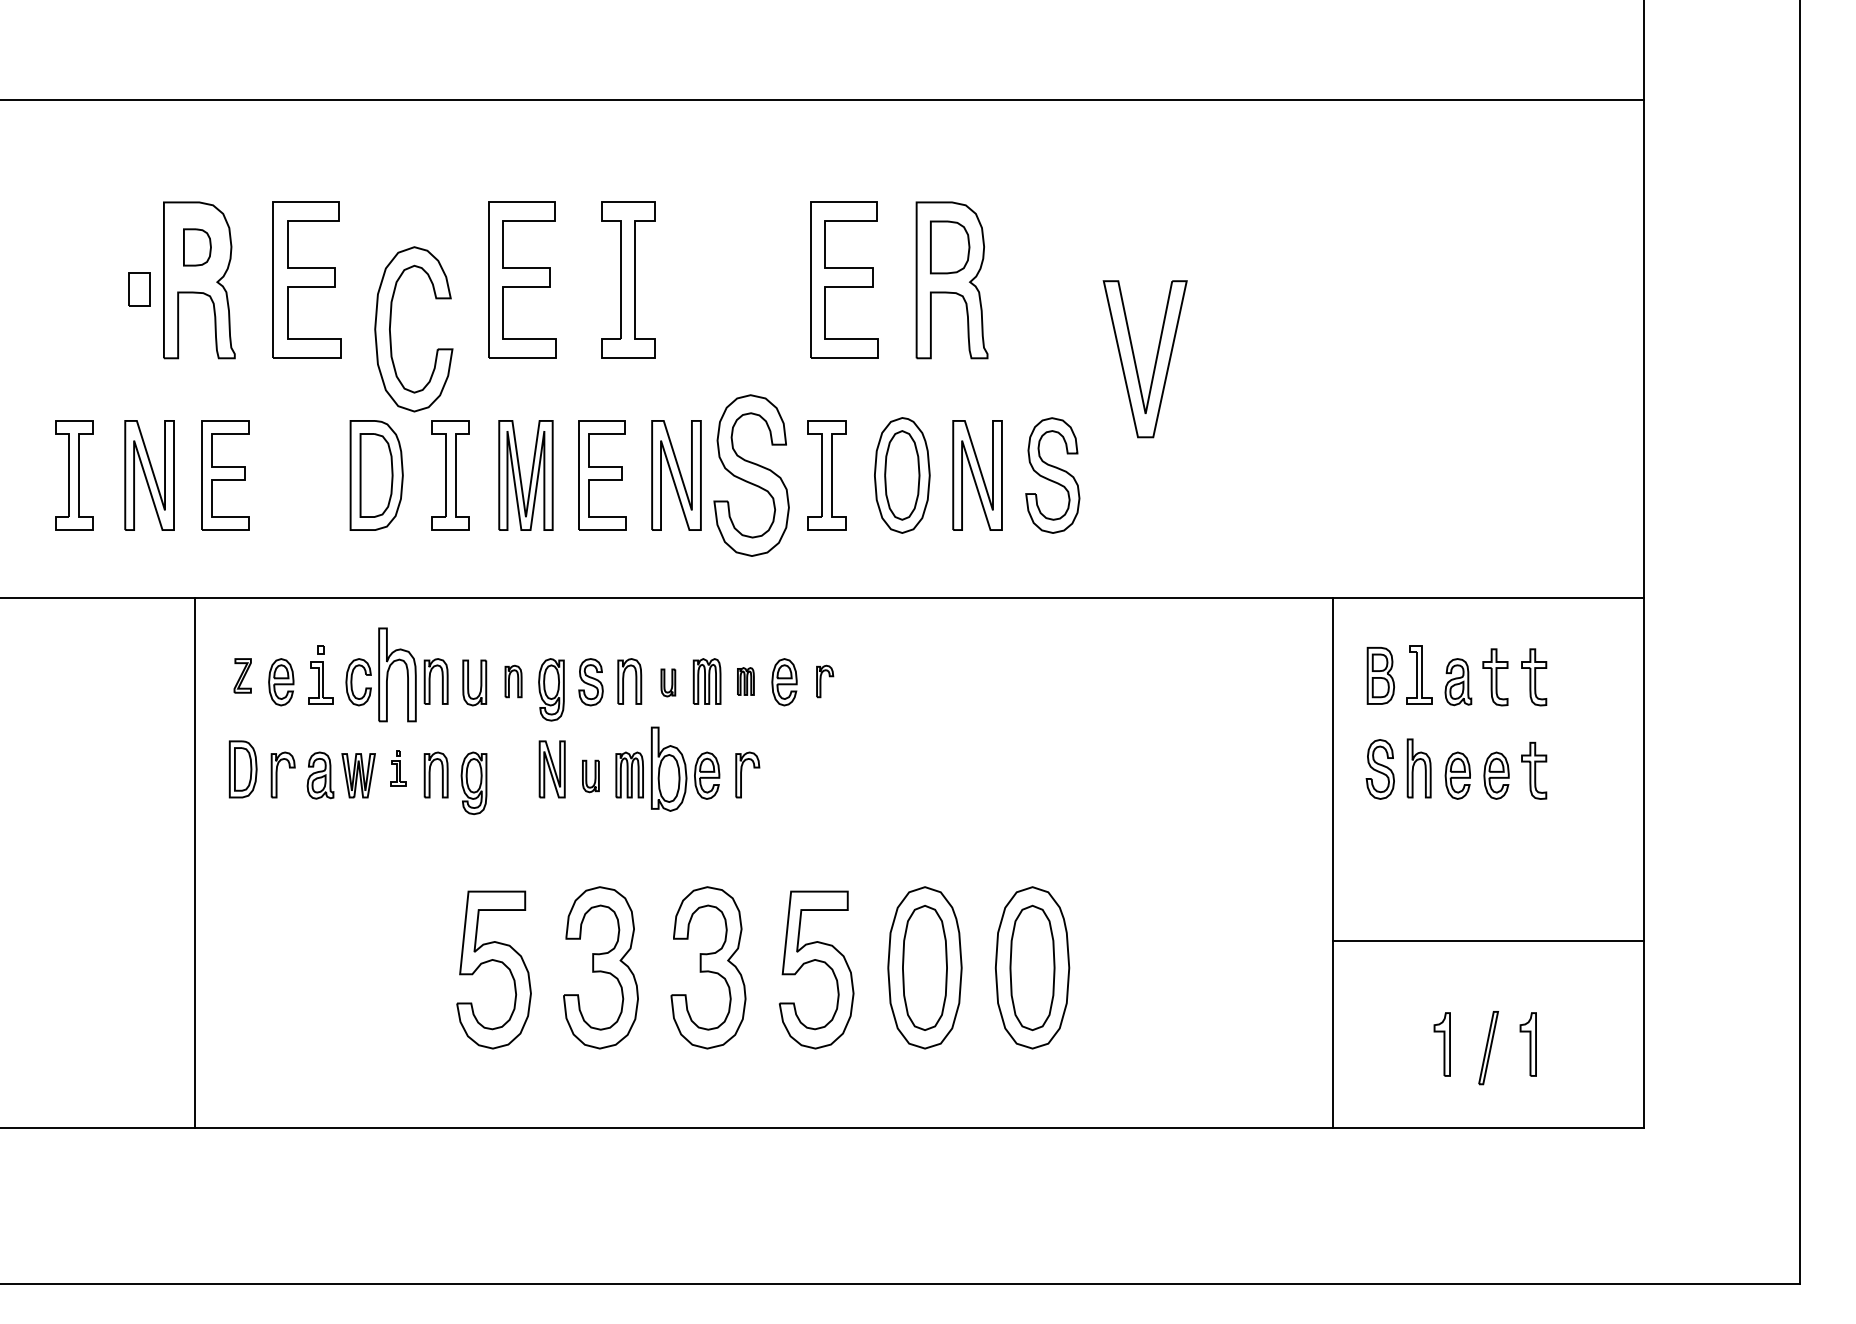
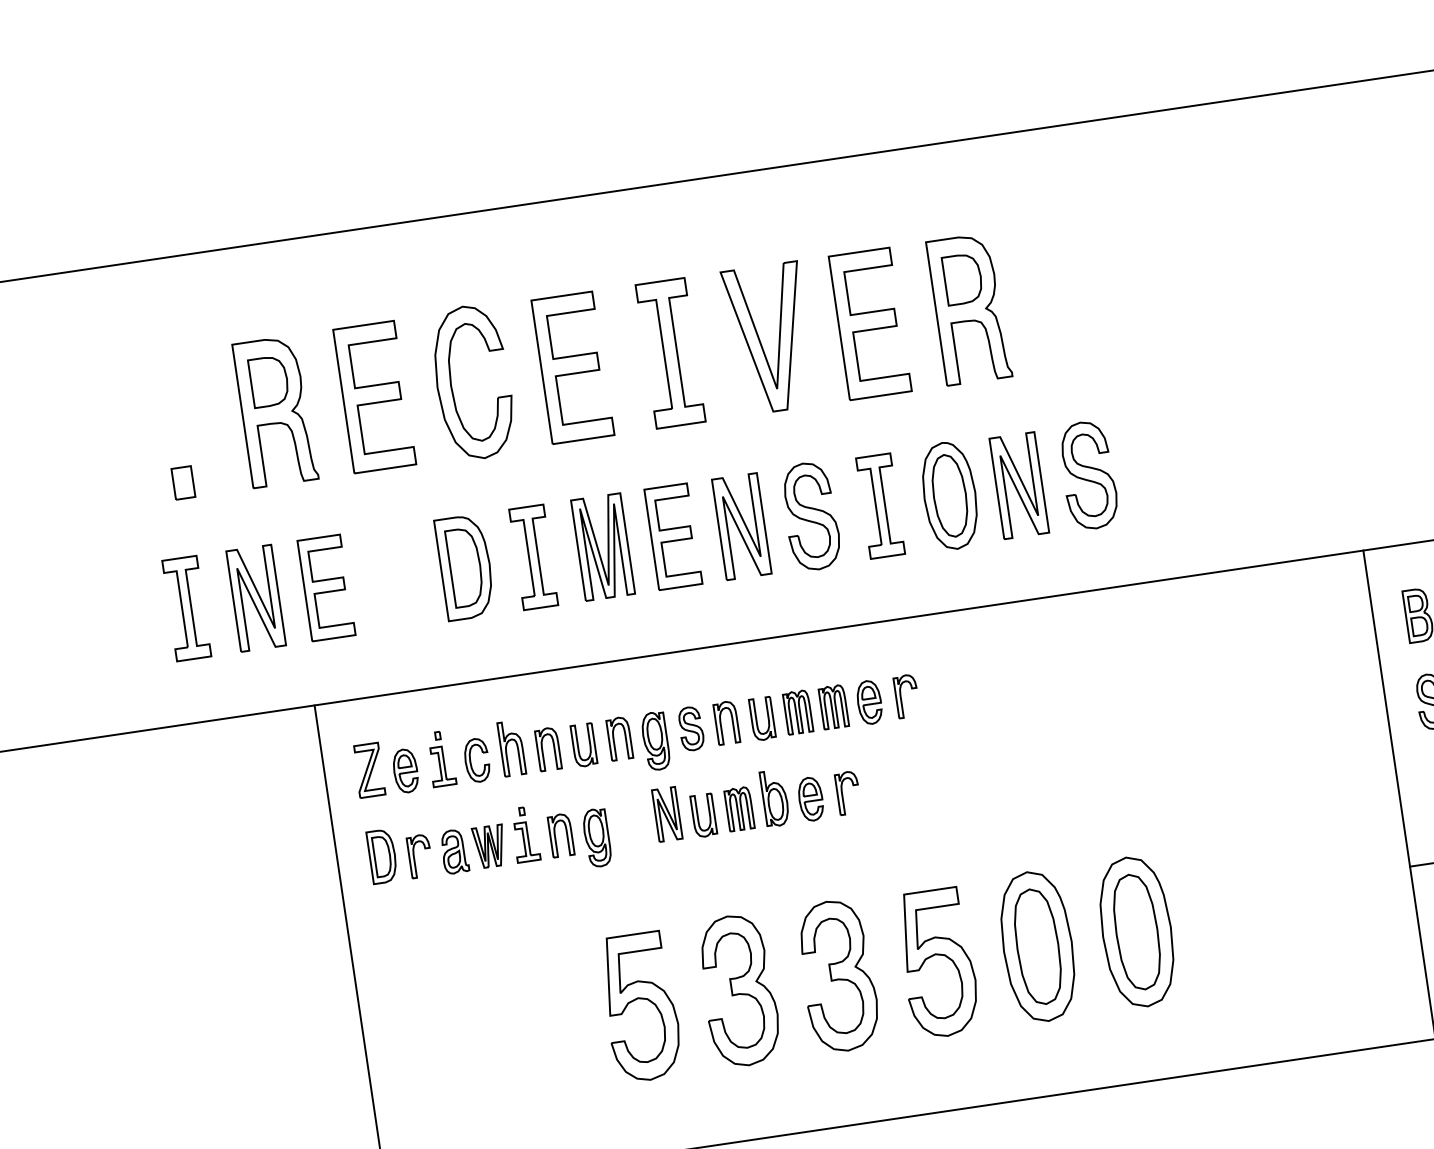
part: (197, 247) -> (269, 381), size x1.43
part: (139, 289) -> (183, 482), moved
part: (391, 334) -> (453, 390), moved
part: (1136, 363) -> (761, 343), moved
part: (751, 475) -> (810, 516), size x0.71
part: (397, 674) -> (511, 748), size x0.62
part: (242, 675) -> (369, 770), size x1.67
part: (513, 681) -> (619, 738), size x1.43
part: (745, 681) -> (833, 707), size x1.67
part: (824, 681) -> (906, 696), size x1.43
part: (668, 682) -> (762, 718), size x1.67
part: (398, 767) -> (525, 833), size x1.67
part: (668, 768) -> (774, 797), size x0.71
part: (590, 776) -> (703, 815), size x1.43

